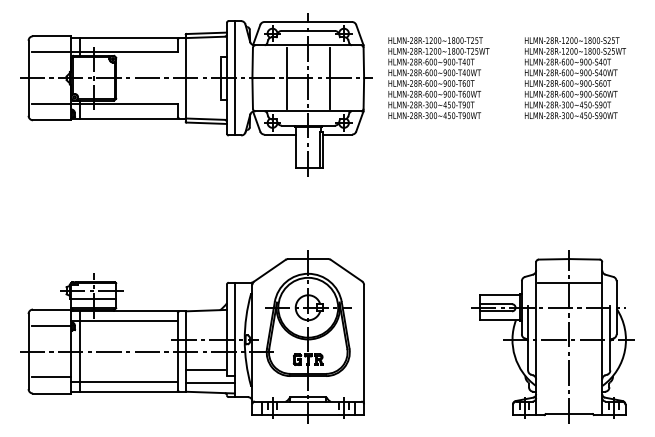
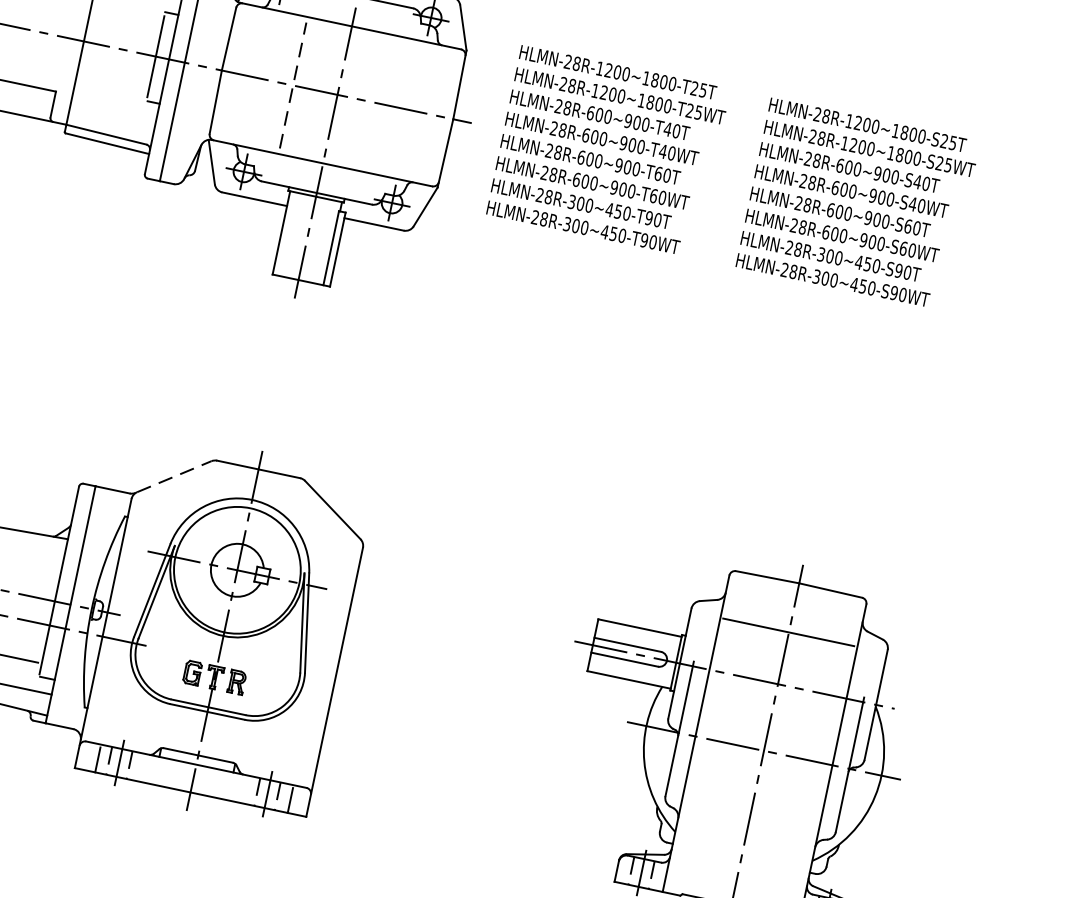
line: (286, 77) -> (292, 83), solid -> dashed
line: (329, 77) -> (381, 102), removed
text: (575, 78) -> (857, 205), moved
line: (270, 270) -> (175, 476), solid -> dashed

